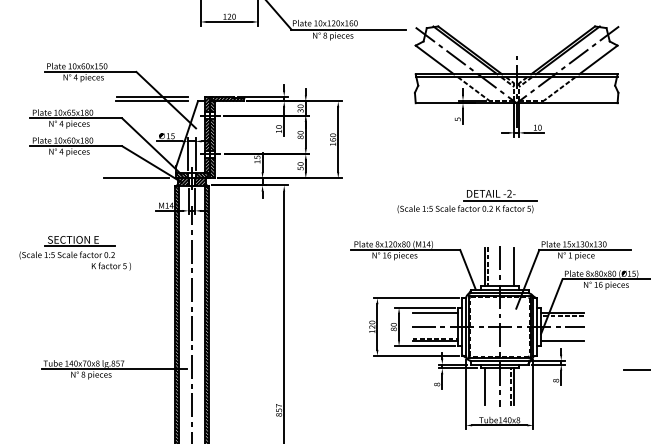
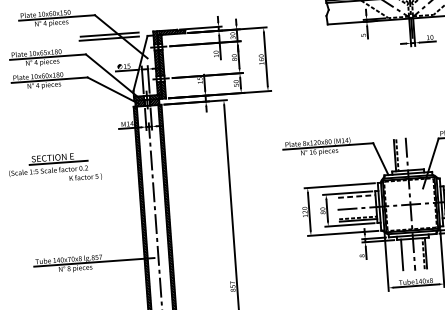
line: (135, 178) -> (100, 103), removed
part: (467, 201) -> (376, 102), removed
line: (514, 266) -> (419, 153), removed
line: (435, 312) -> (356, 196), solid -> dashed

